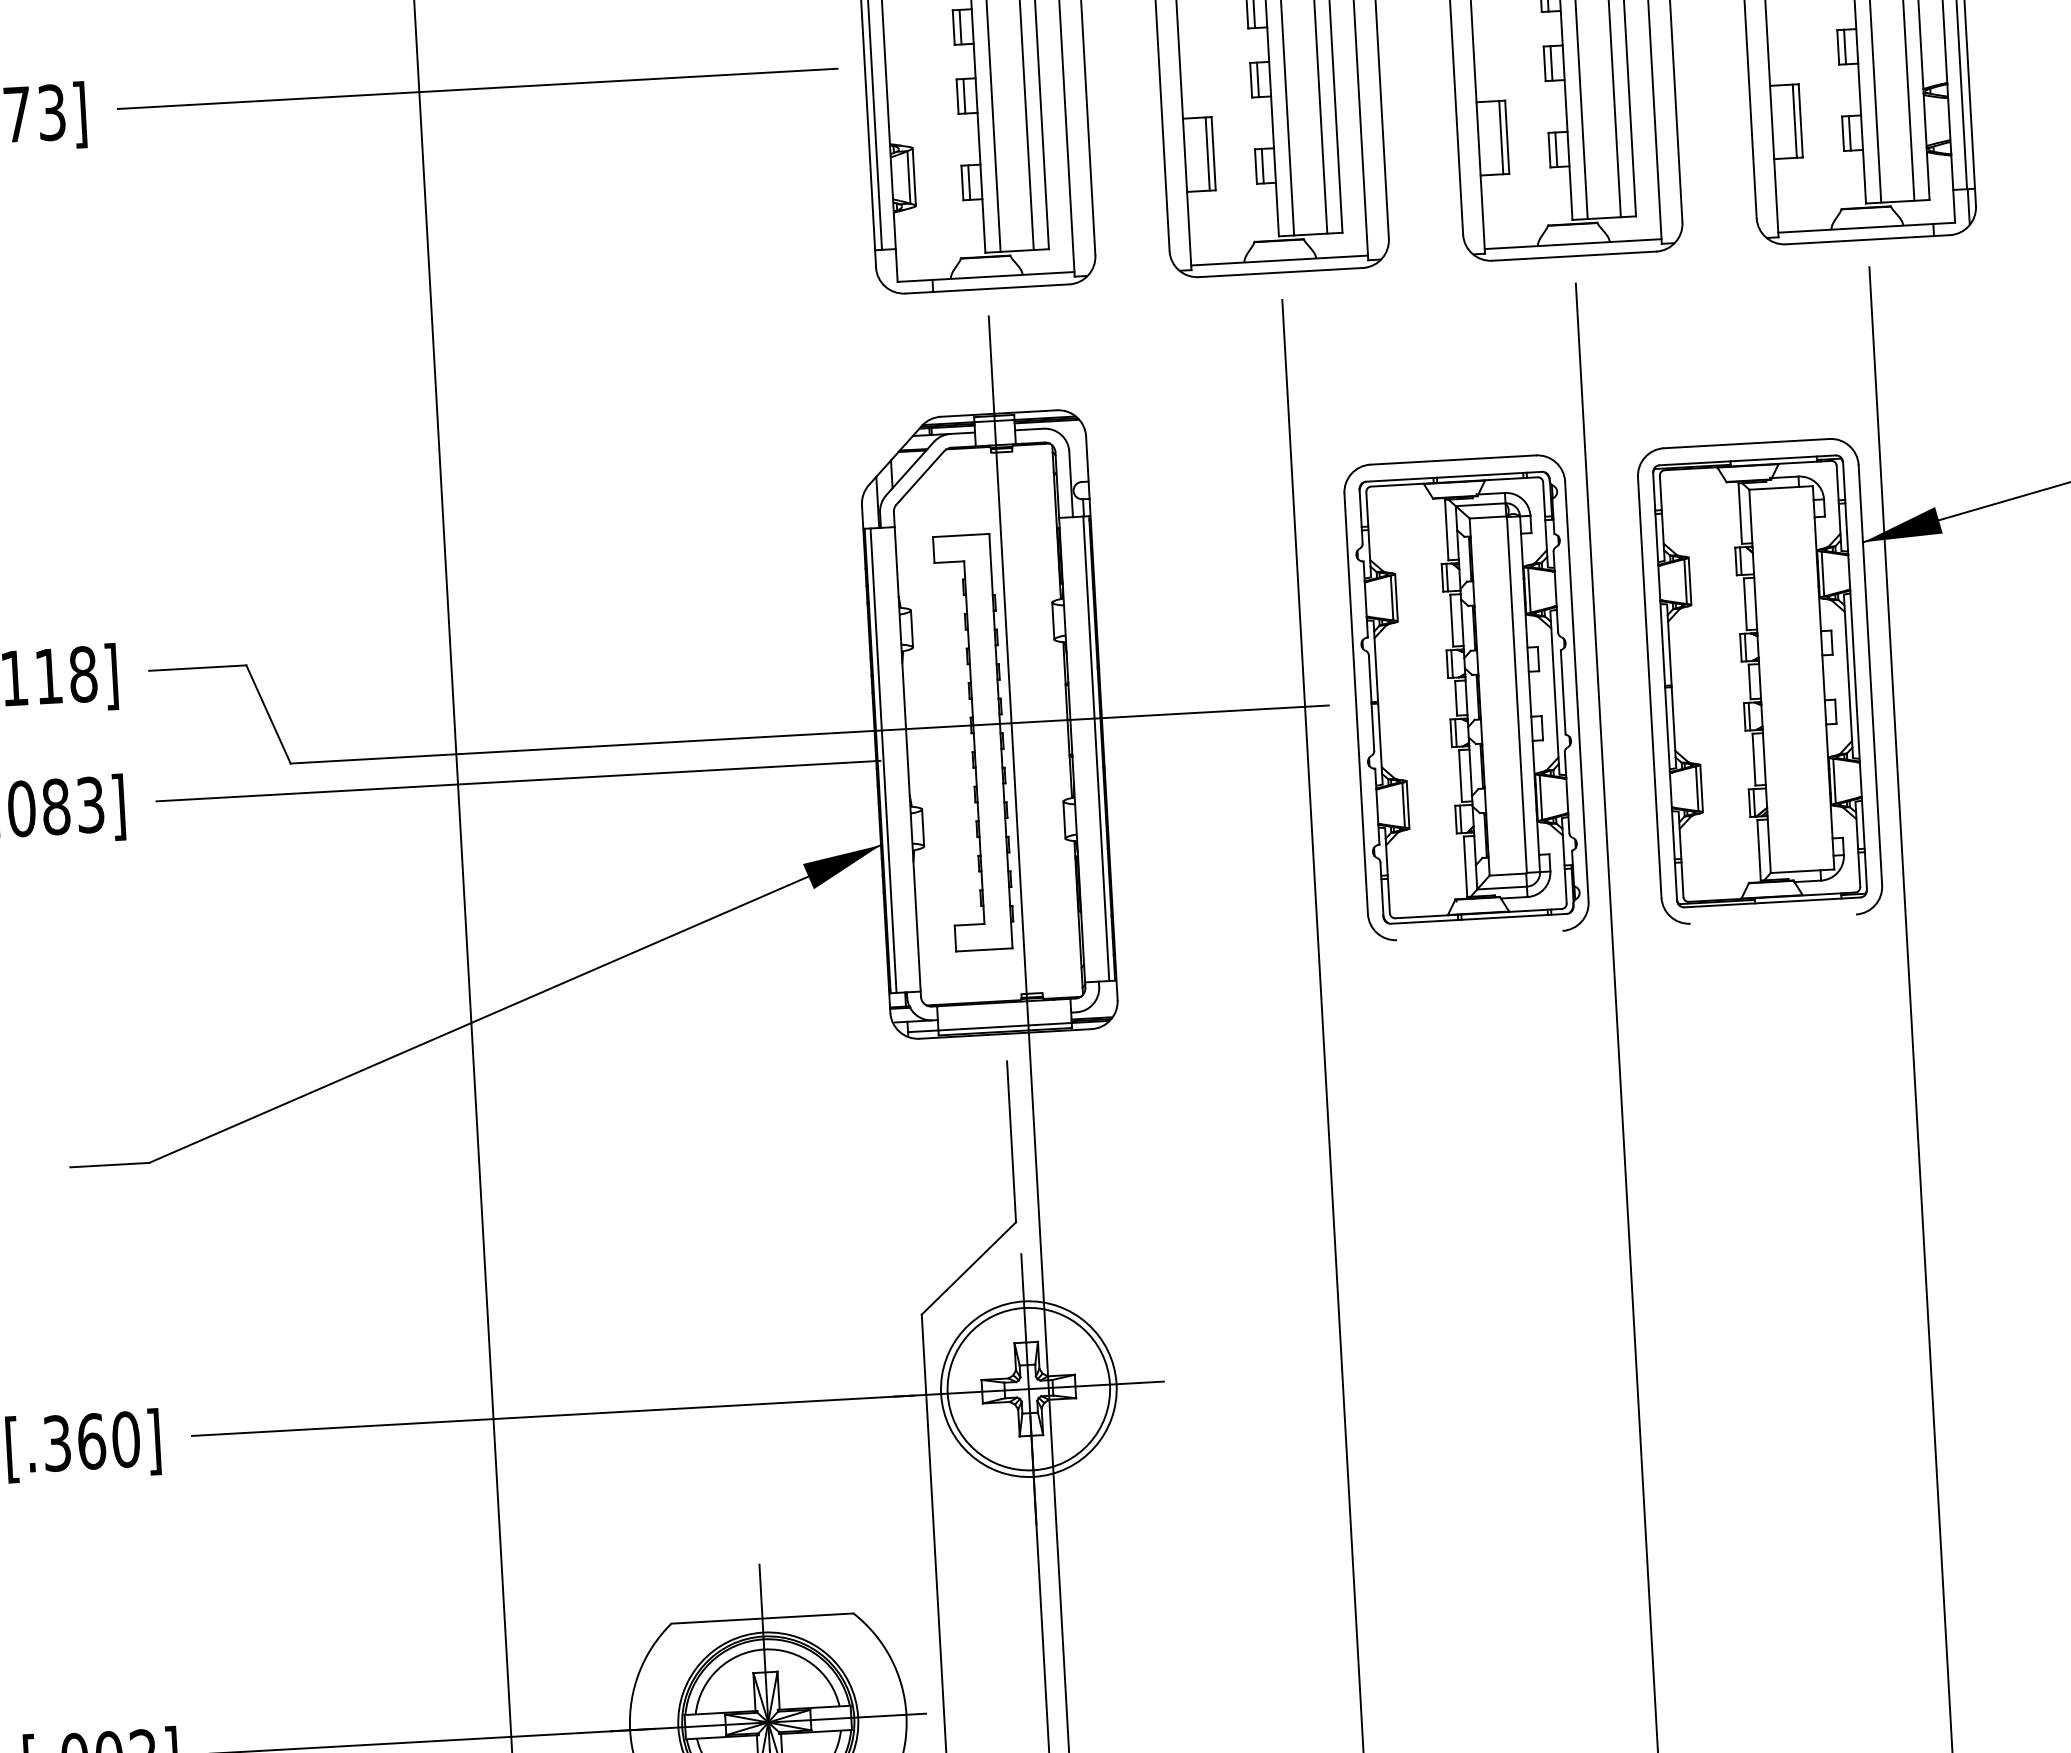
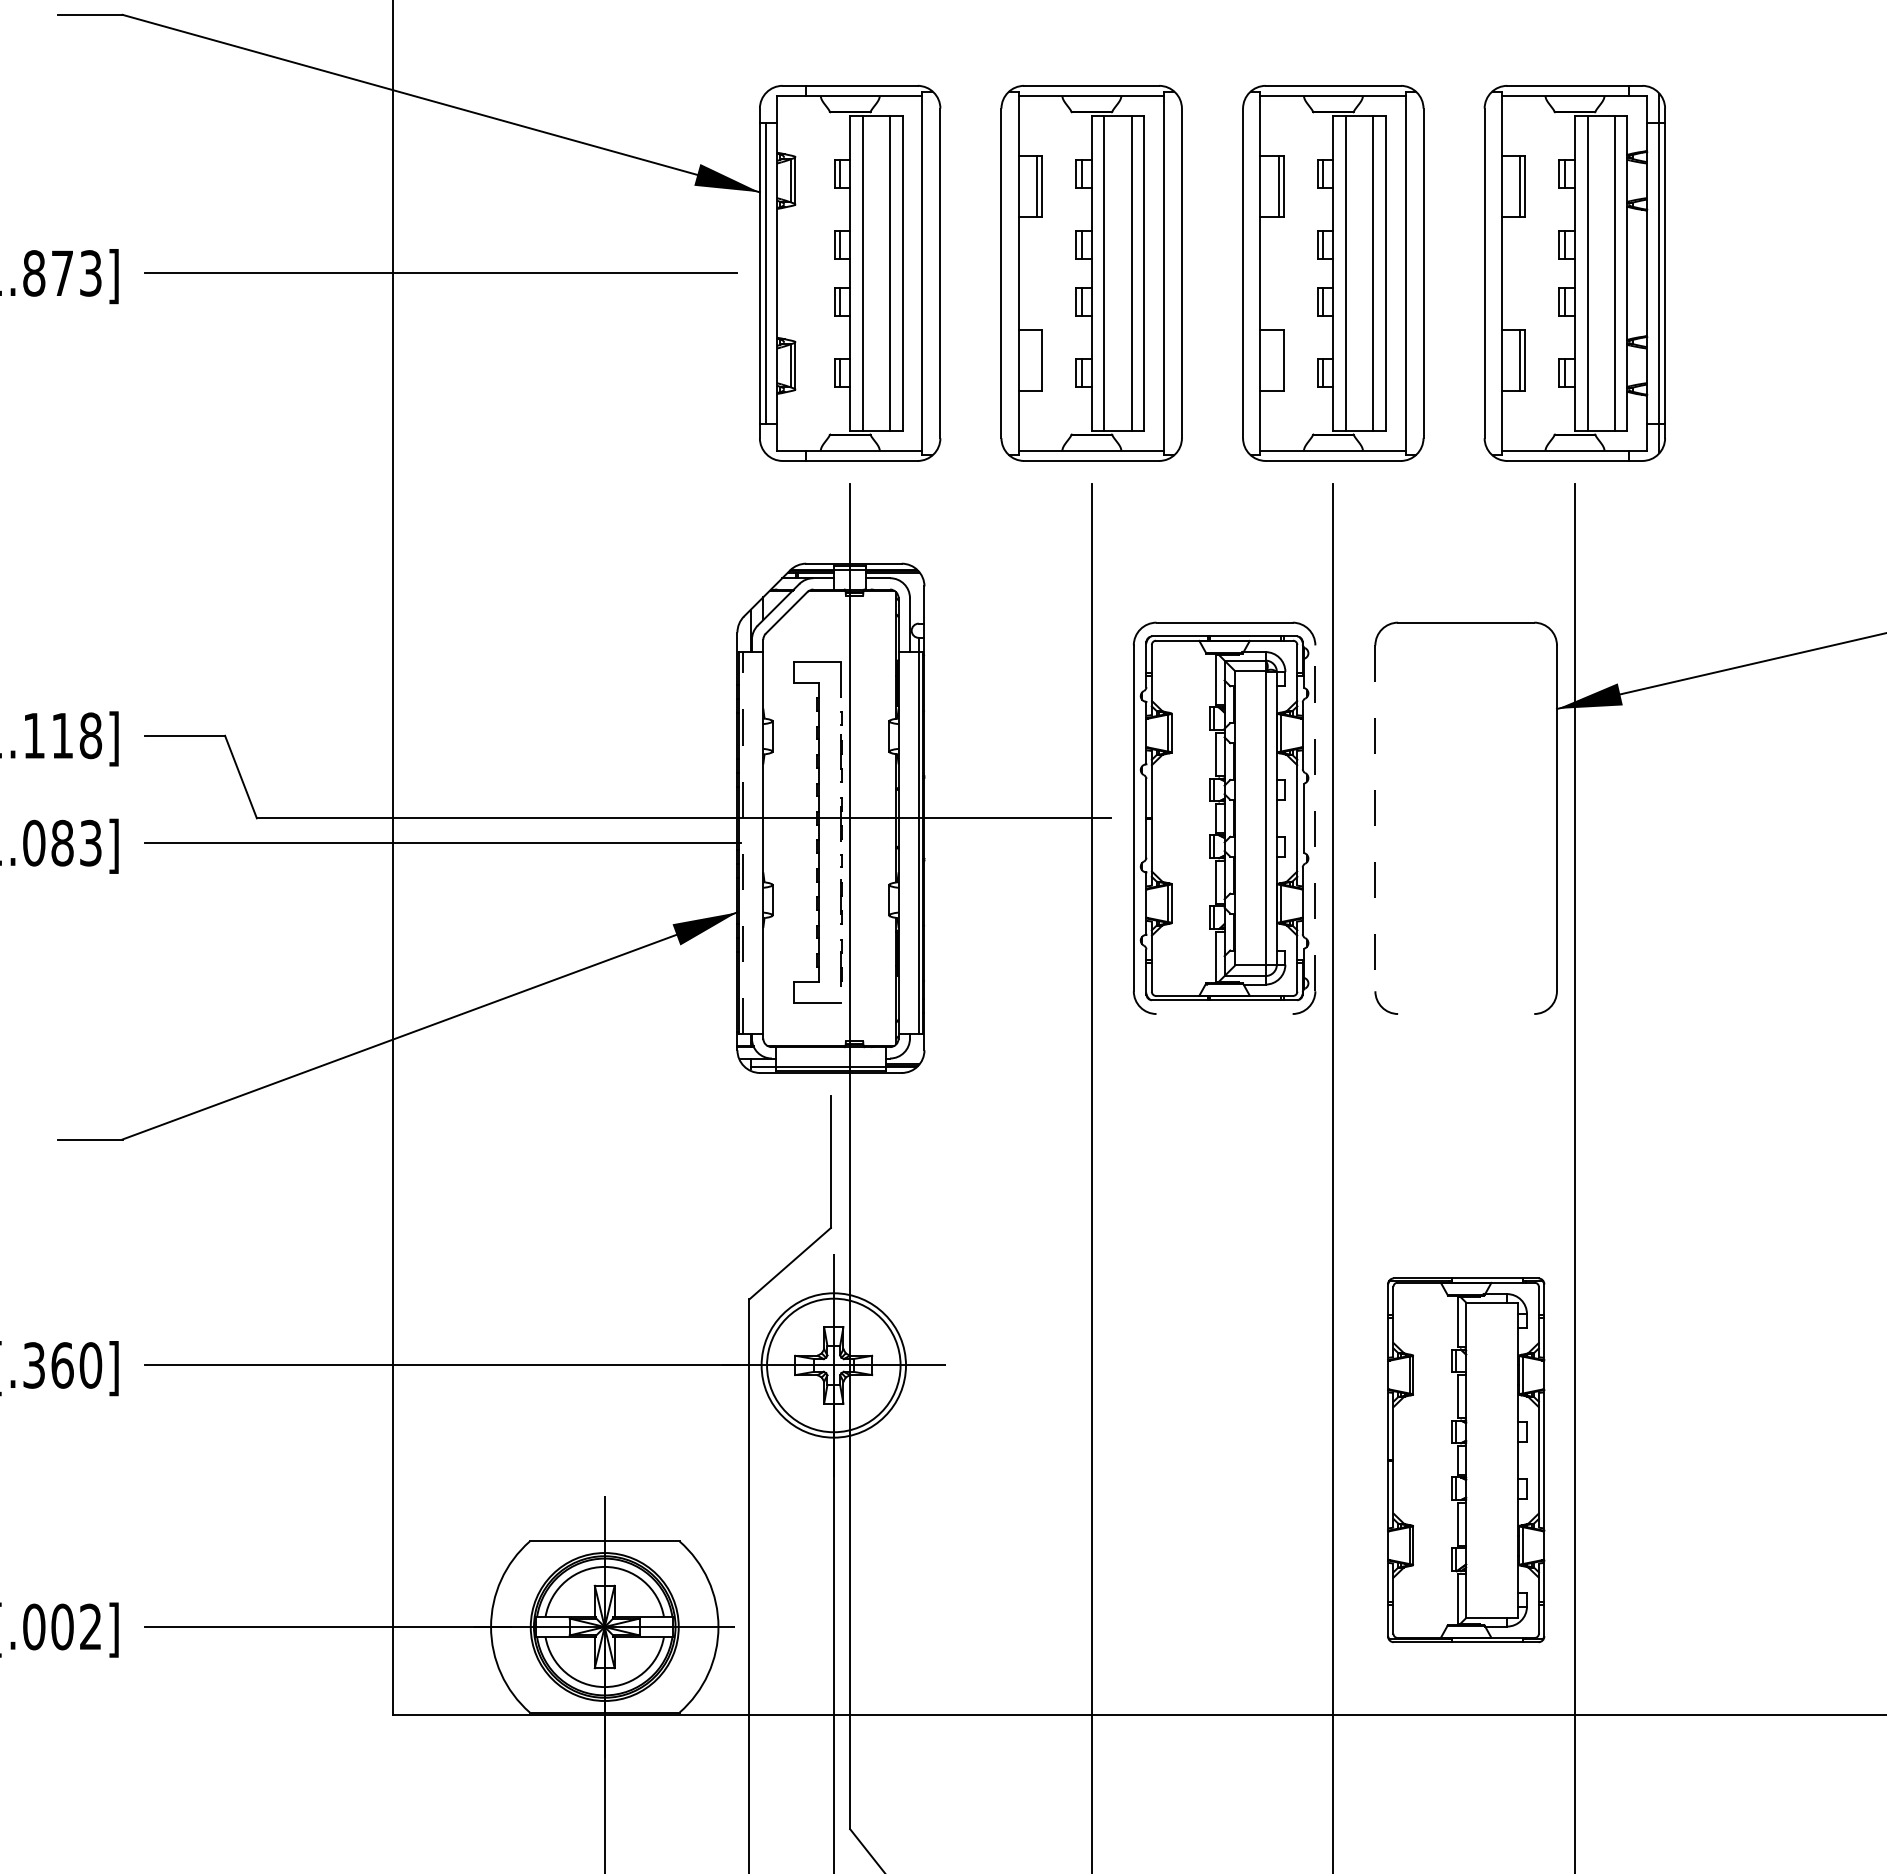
line: (1500, 137) -> (1278, 360), removed
line: (1208, 154) -> (1037, 360), removed
part: (1760, 681) -> (1466, 1460), moved
line: (1649, 687) -> (1375, 818), solid -> dashed
line: (1576, 691) -> (1315, 818), solid -> dashed
line: (1000, 741) -> (840, 832), solid -> dashed
line: (883, 759) -> (743, 842), solid -> dashed

